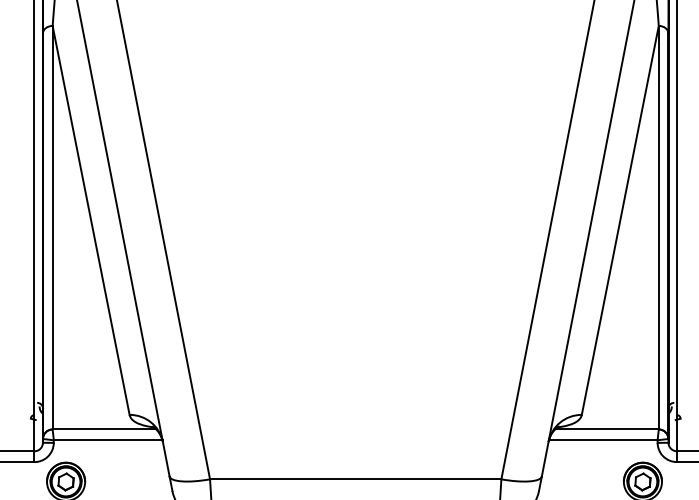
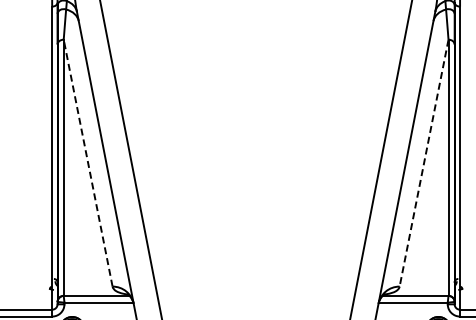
line: (91, 220) -> (88, 163), solid -> dashed
line: (620, 220) -> (424, 163), solid -> dashed

